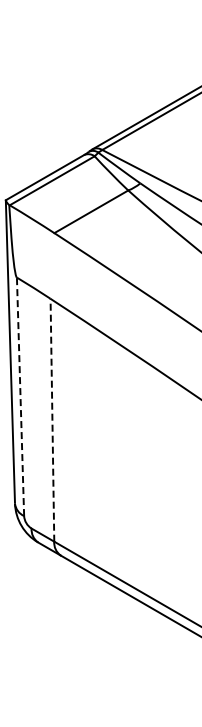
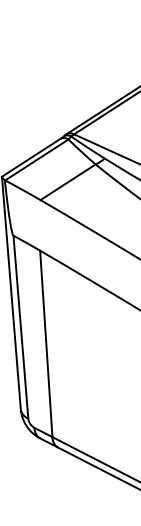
line: (20, 397) -> (20, 327), dashed -> solid
line: (52, 419) -> (46, 343), dashed -> solid

